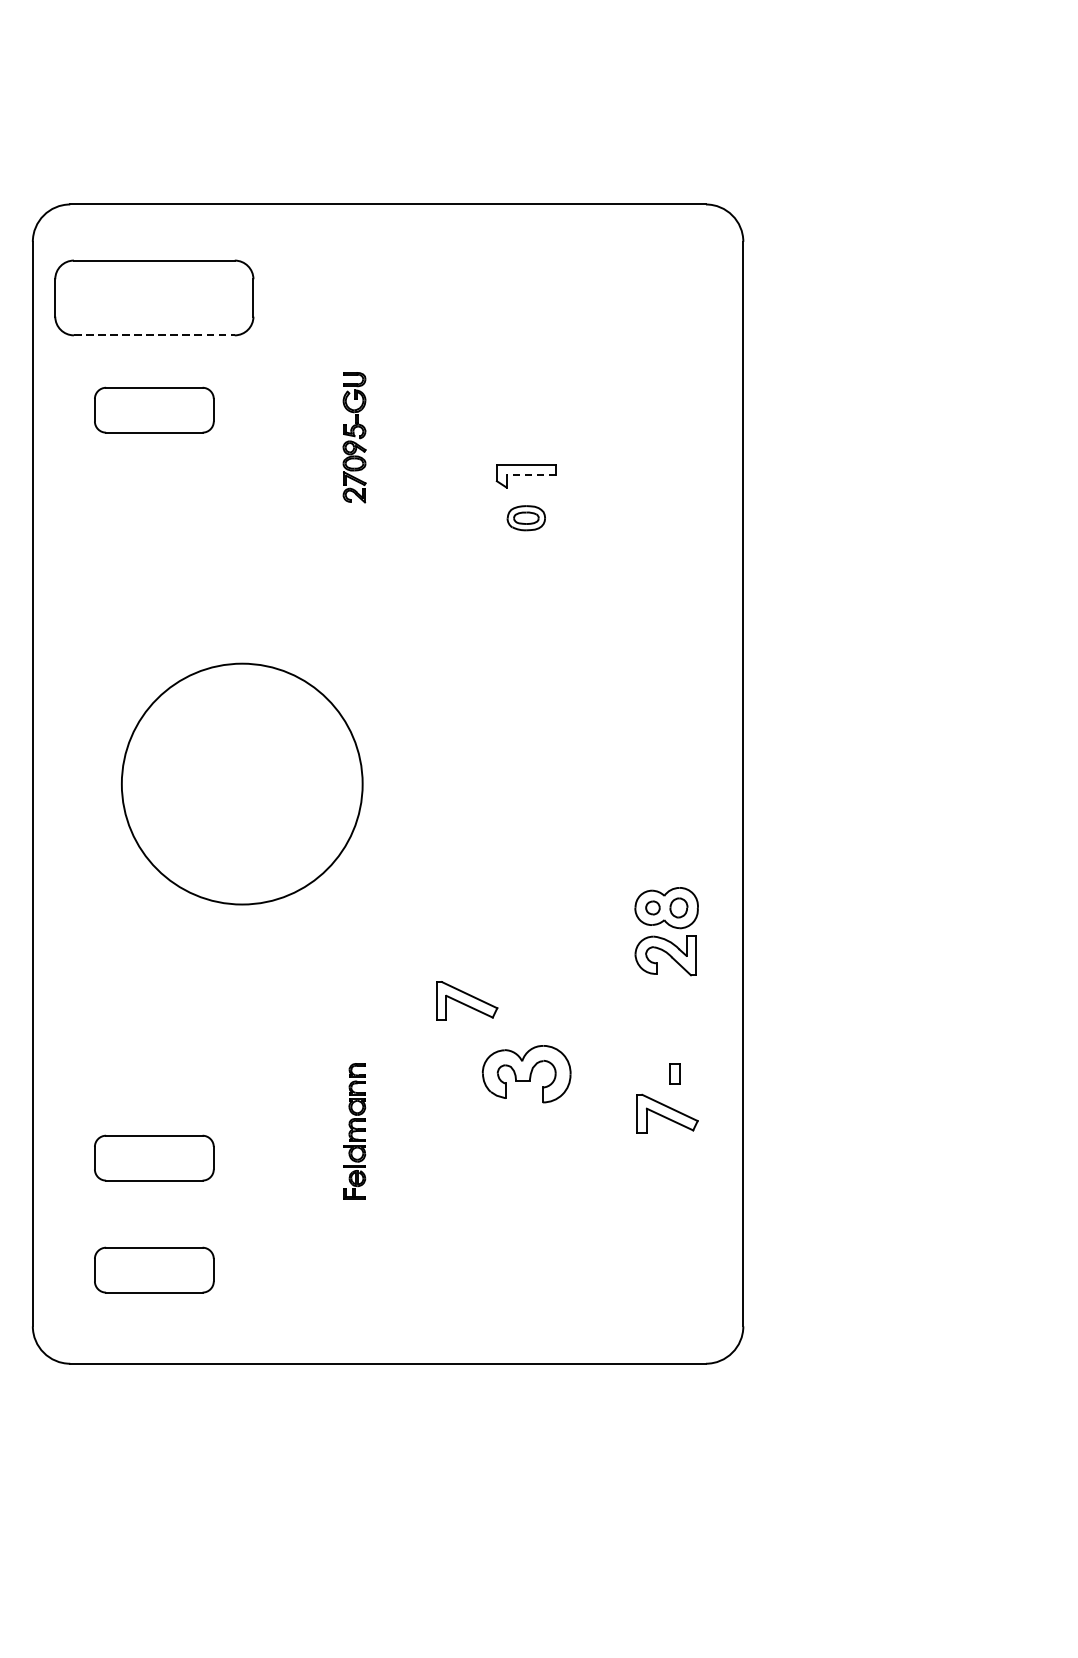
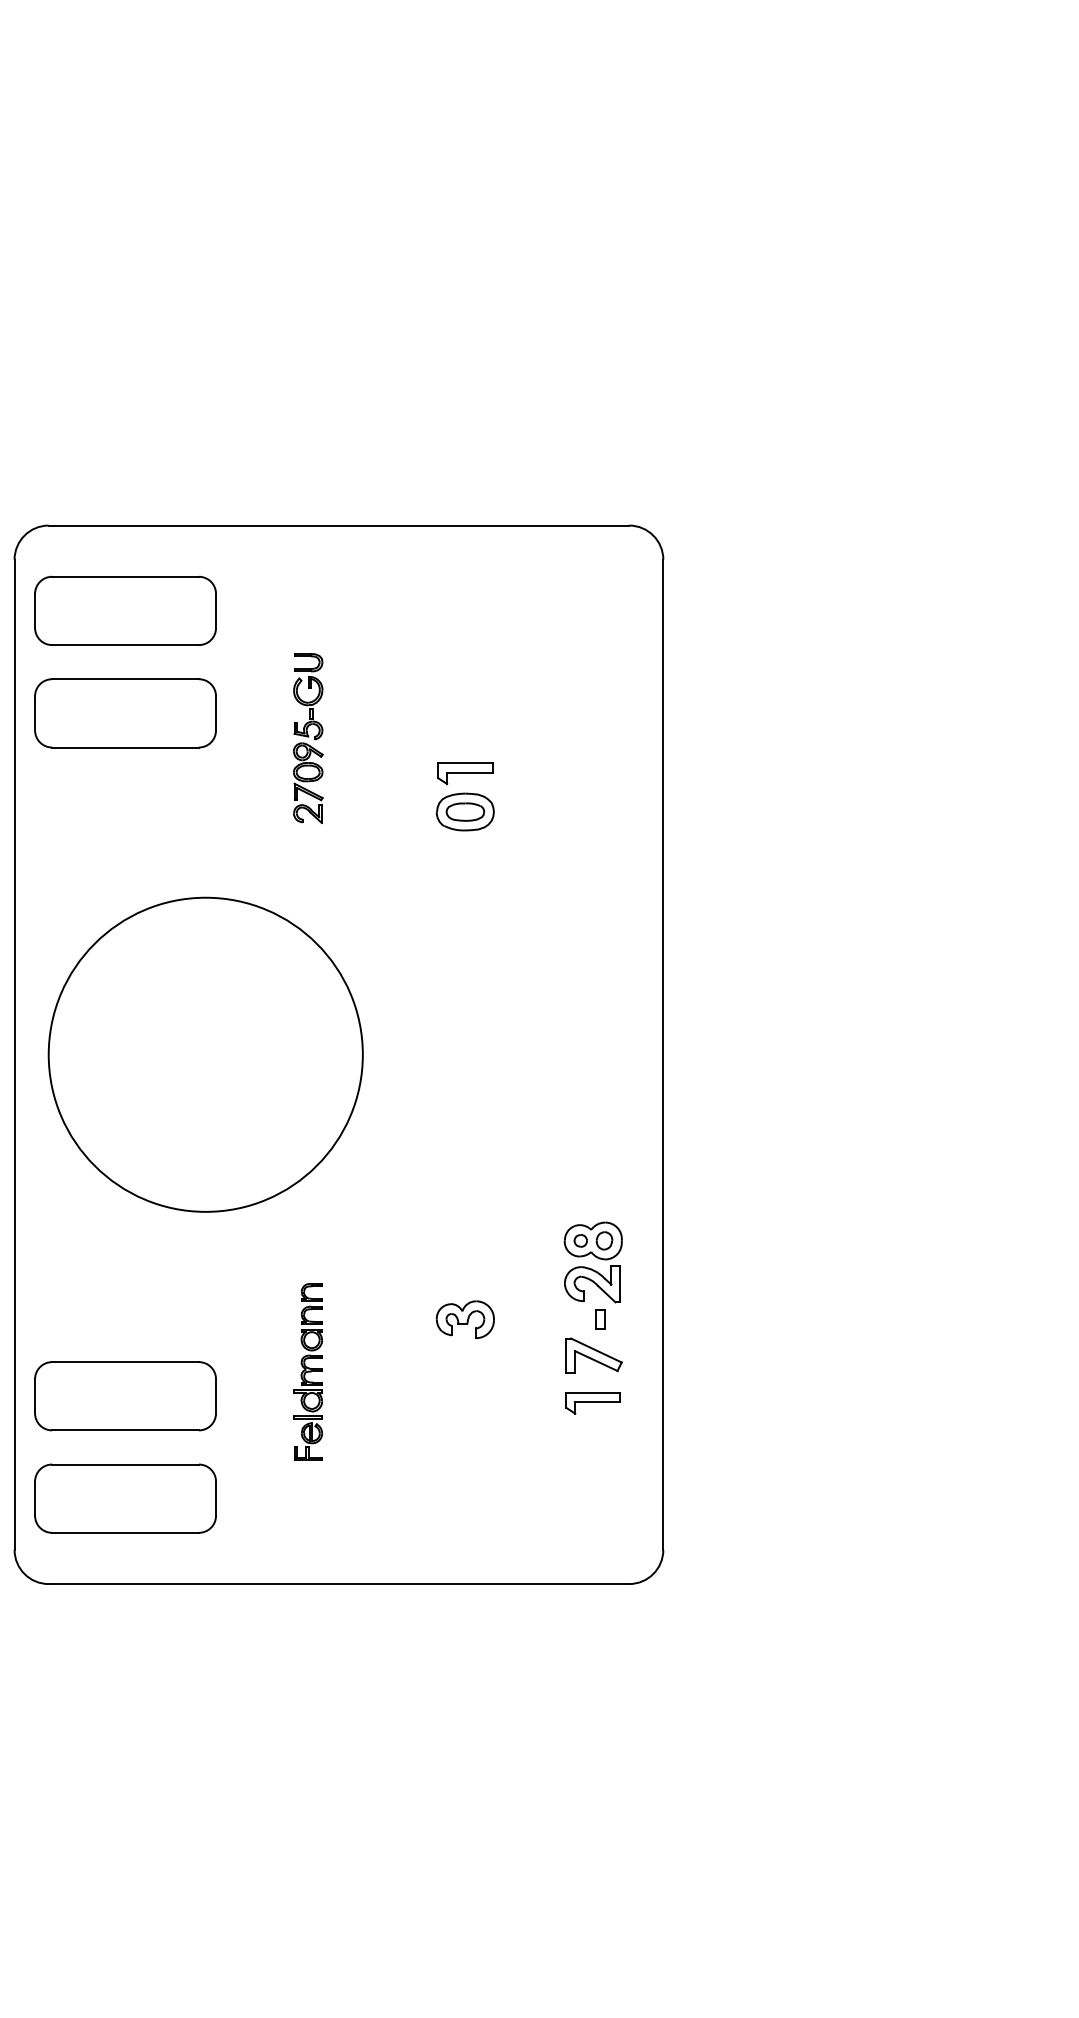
line: (155, 335) -> (126, 645), dashed -> solid
part: (154, 410) -> (125, 713), size x1.67
part: (354, 437) -> (308, 738), size x1.43
line: (531, 474) -> (469, 772), dashed -> solid
part: (525, 517) -> (464, 811), size x1.67
circle: (241, 783) -> (205, 1054), size x1.43
part: (665, 931) -> (592, 1262), moved
part: (466, 1000) -> (410, 1252), removed
part: (525, 1073) -> (464, 1319), size x0.71
part: (354, 1130) -> (308, 1371), size x1.43
part: (154, 1158) -> (125, 1396), size x1.67
part: (665, 1165) -> (592, 1403), added
part: (154, 1270) -> (125, 1498), size x1.67

